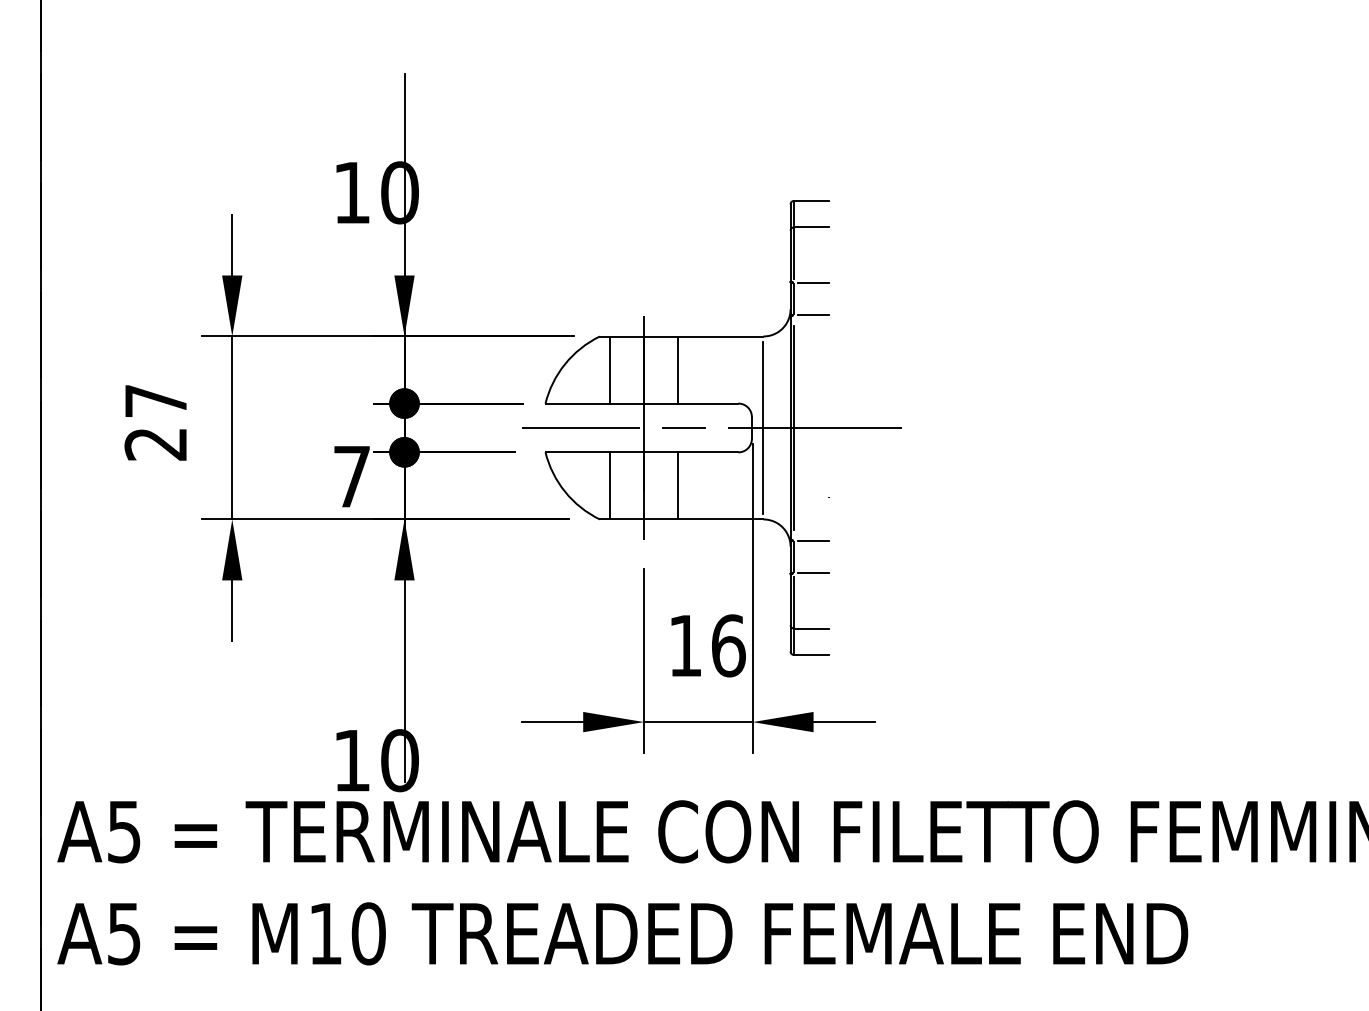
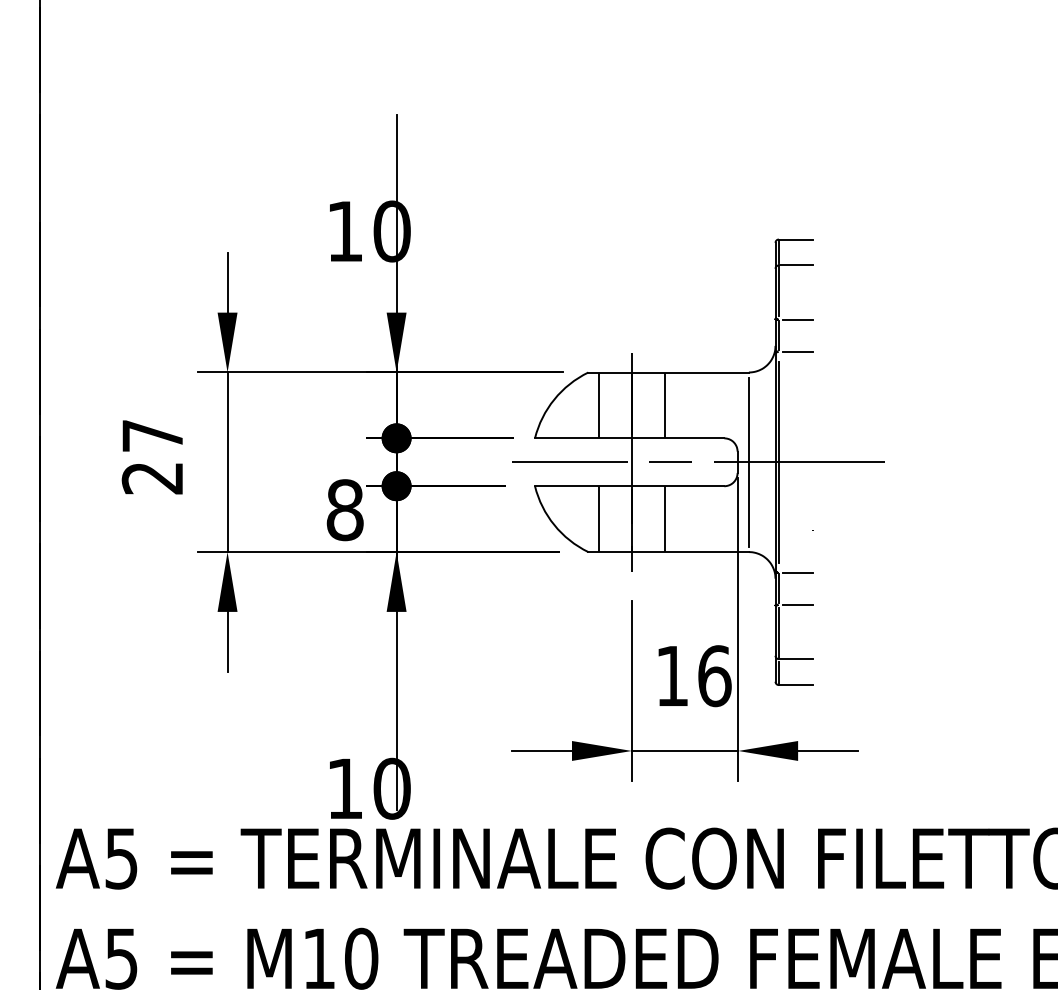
text: (351, 476) -> (344, 509), 7 -> 8

